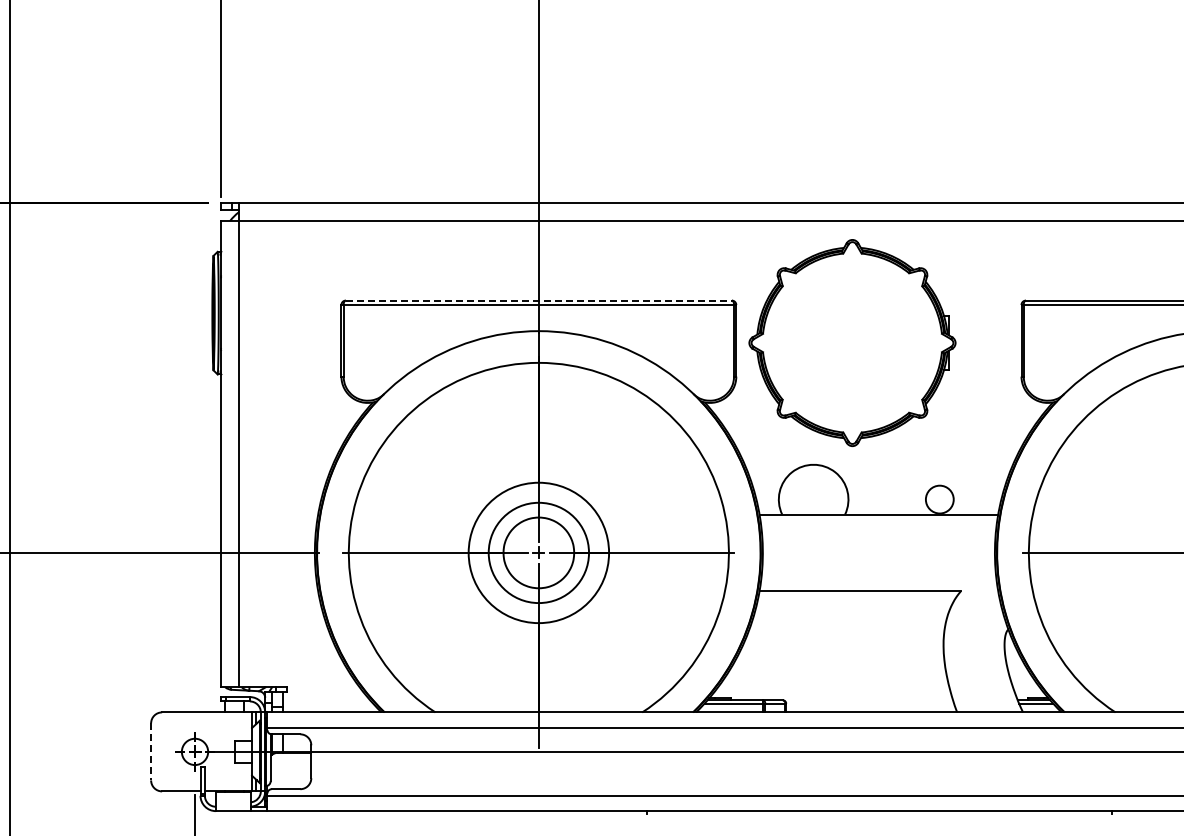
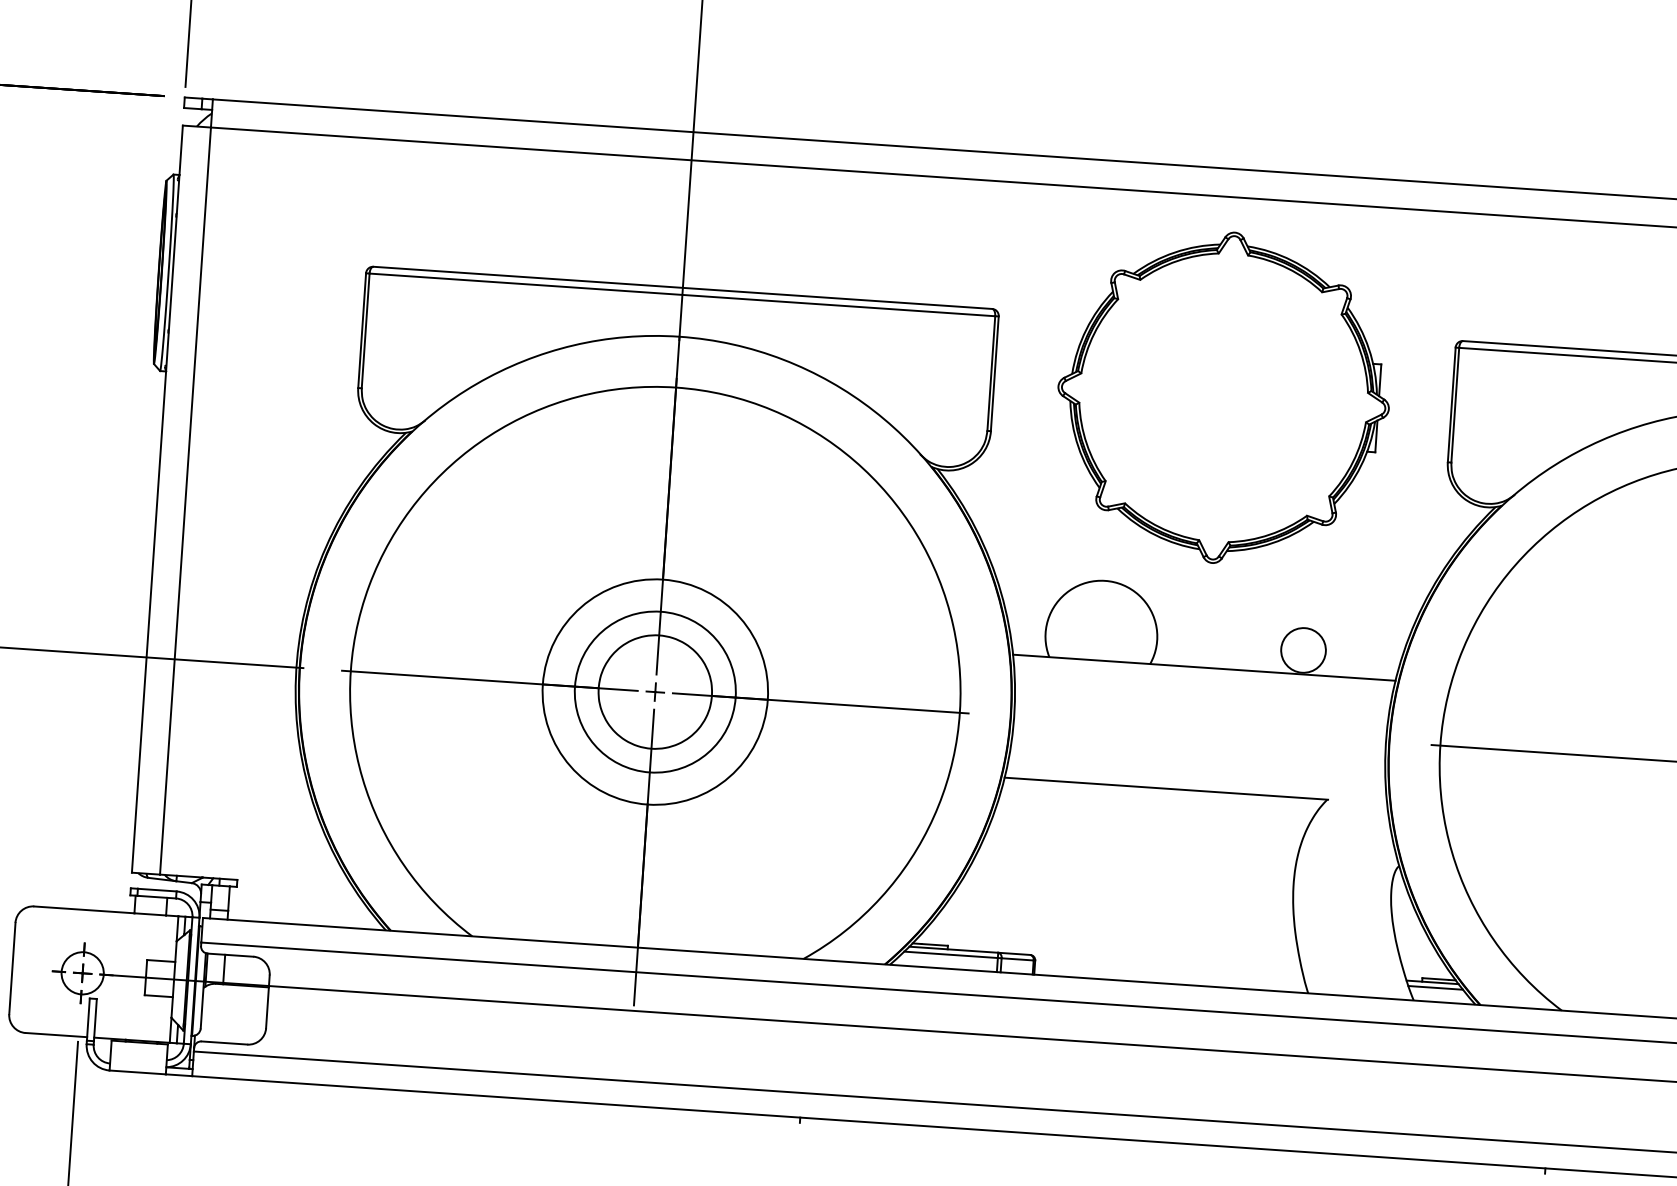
line: (539, 300) -> (683, 287), dashed -> solid
part: (852, 342) -> (1223, 396), moved
line: (151, 751) -> (13, 967), dashed -> solid

